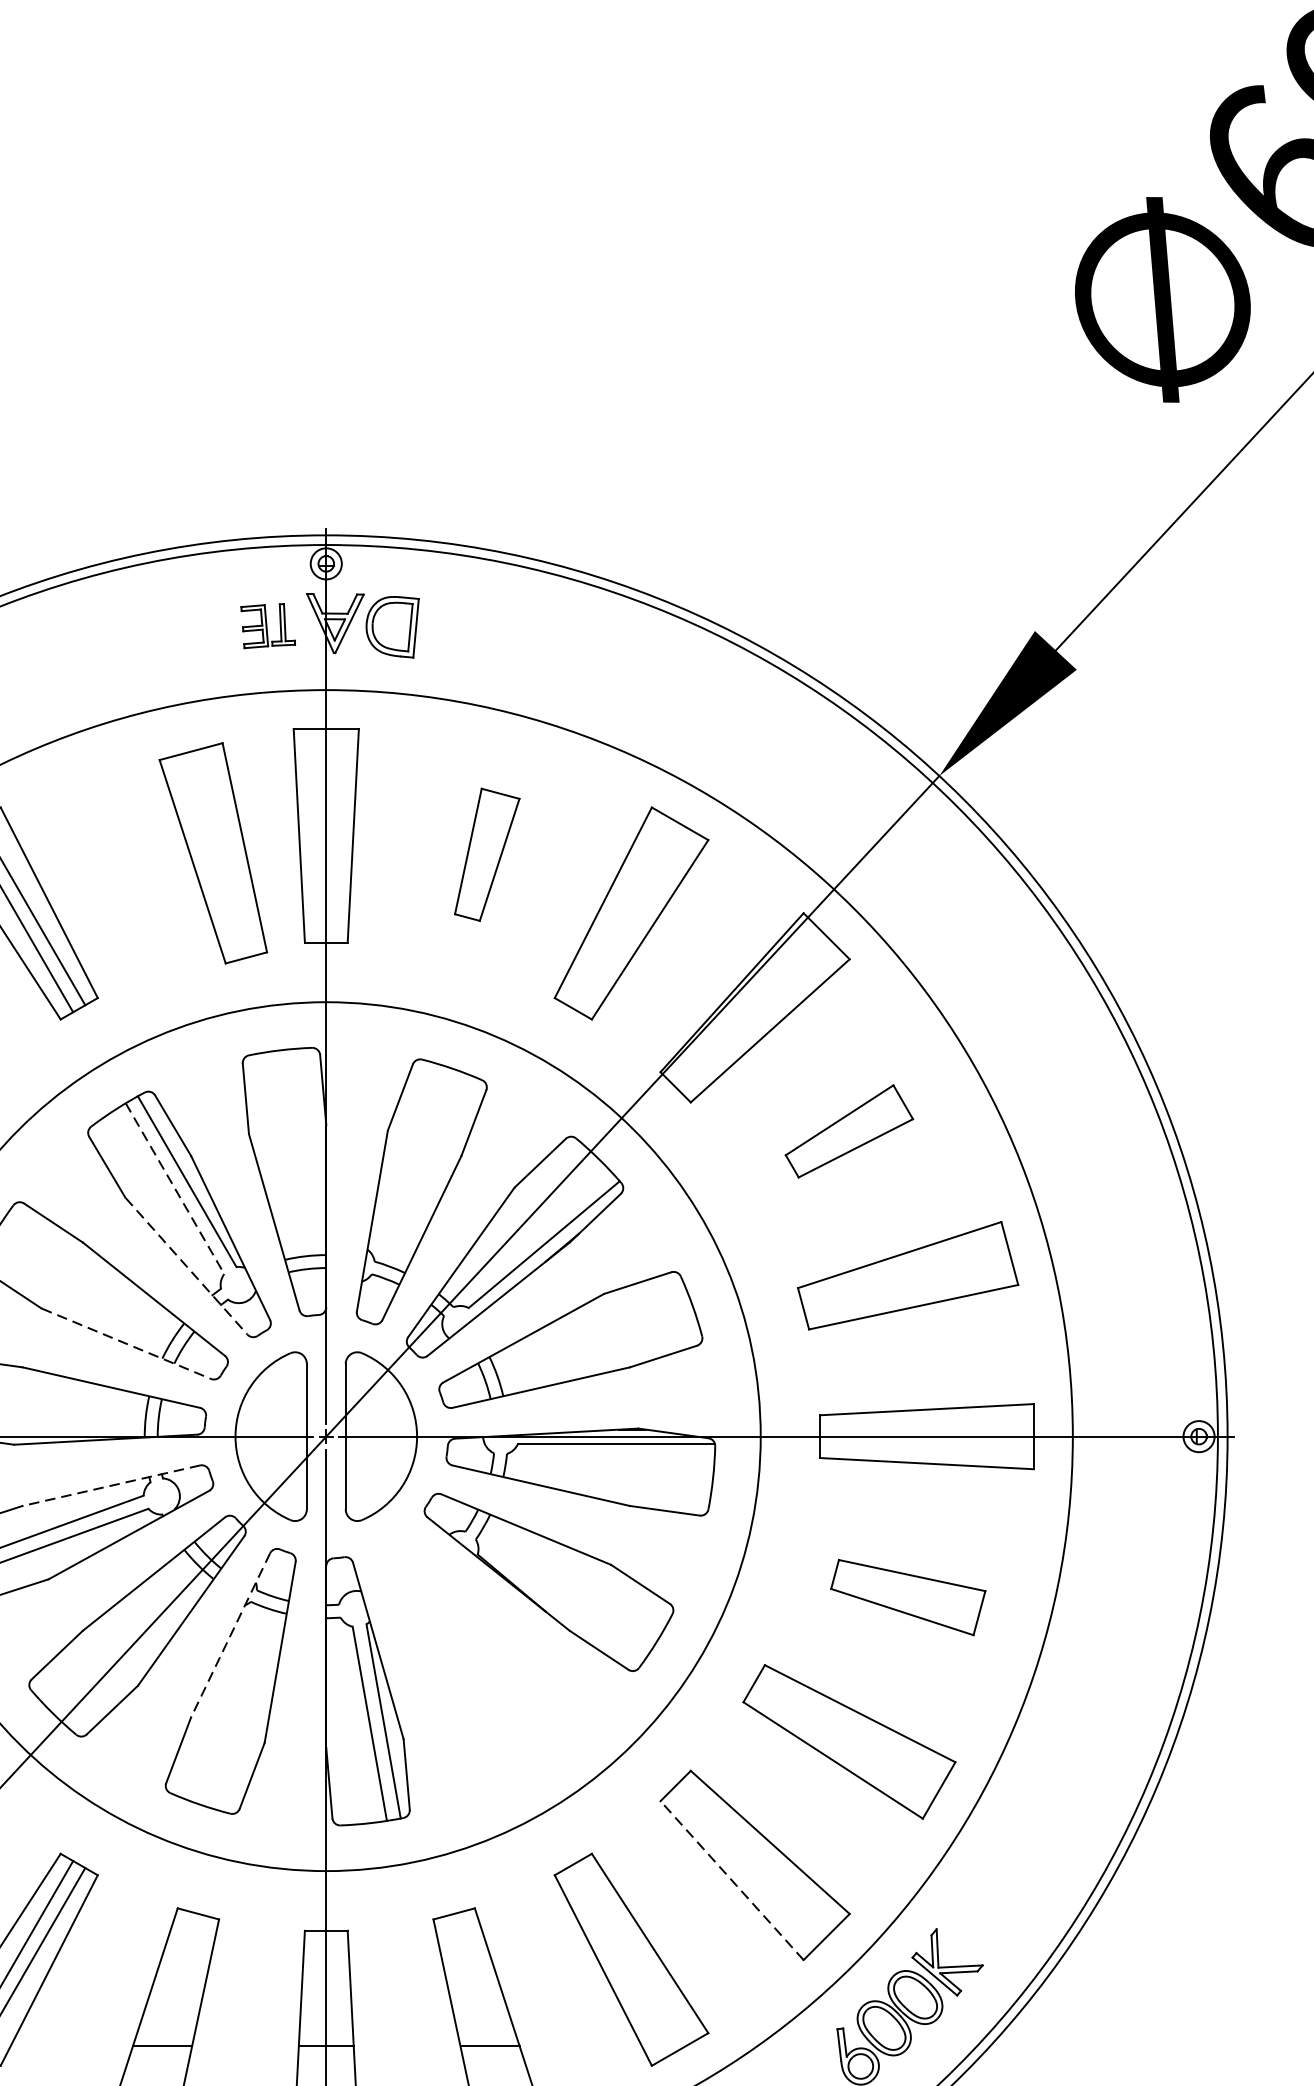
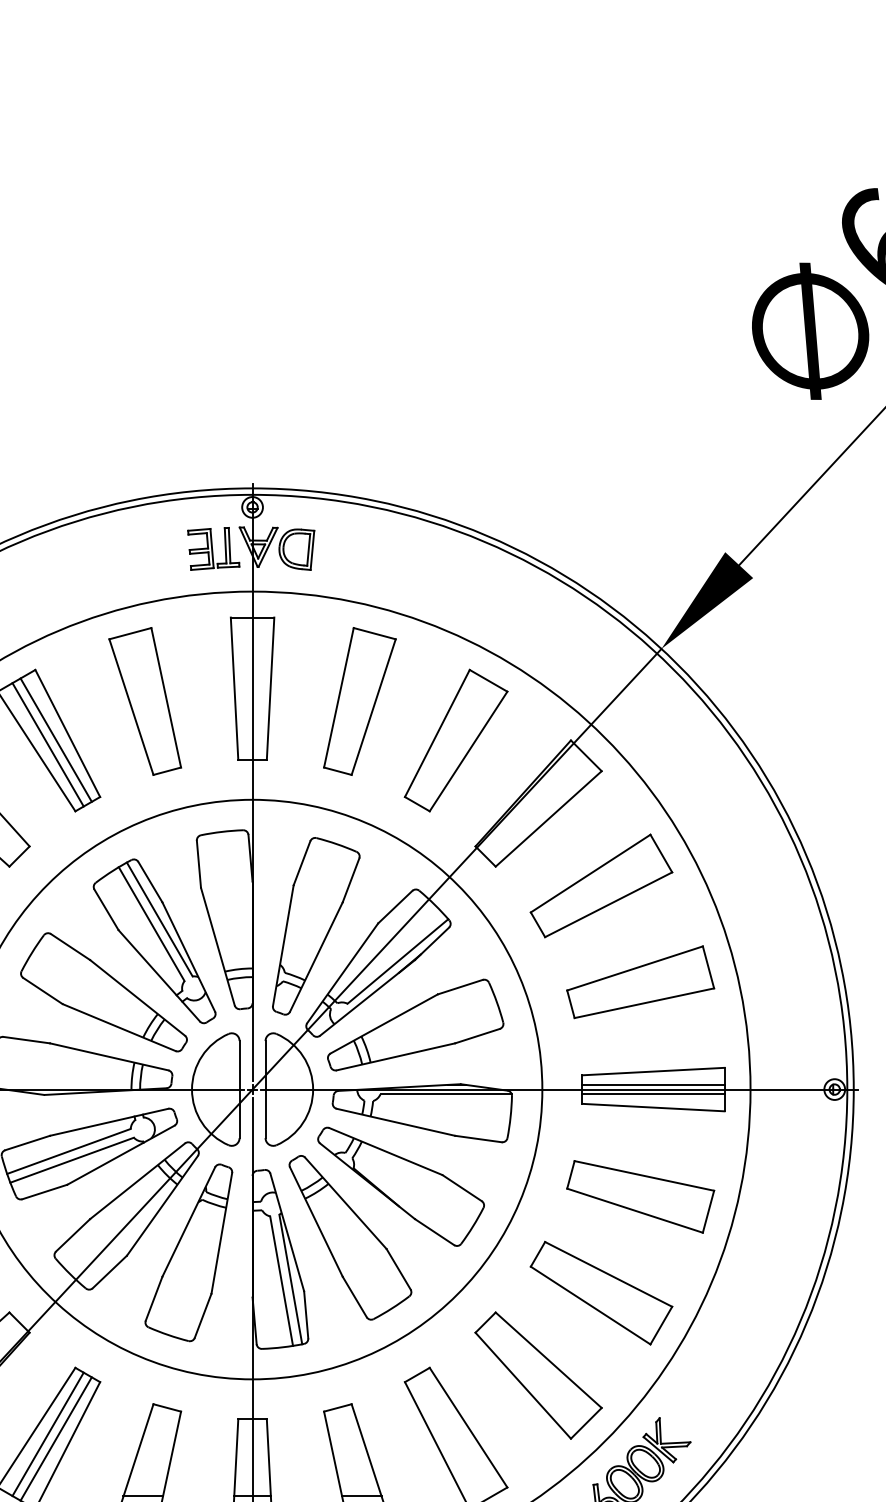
part: (267, 625) -> (213, 548), size x1.43
part: (212, 853) -> (144, 701), moved
part: (486, 854) -> (359, 701), size x1.67
part: (849, 1130) -> (601, 885), size x1.67
line: (174, 1189) -> (151, 924), dashed -> solid
line: (186, 1267) -> (159, 976), dashed -> solid
line: (126, 1343) -> (119, 1027), dashed -> solid
line: (927, 1429) -> (653, 1084), added
line: (927, 1444) -> (653, 1094), added
line: (111, 1485) -> (109, 1122), dashed -> solid
part: (907, 1596) -> (640, 1196), size x1.43
line: (230, 1635) -> (188, 1222), dashed -> solid
part: (473, 1658) -> (350, 1237), added
line: (730, 1880) -> (522, 1385), dashed -> solid

